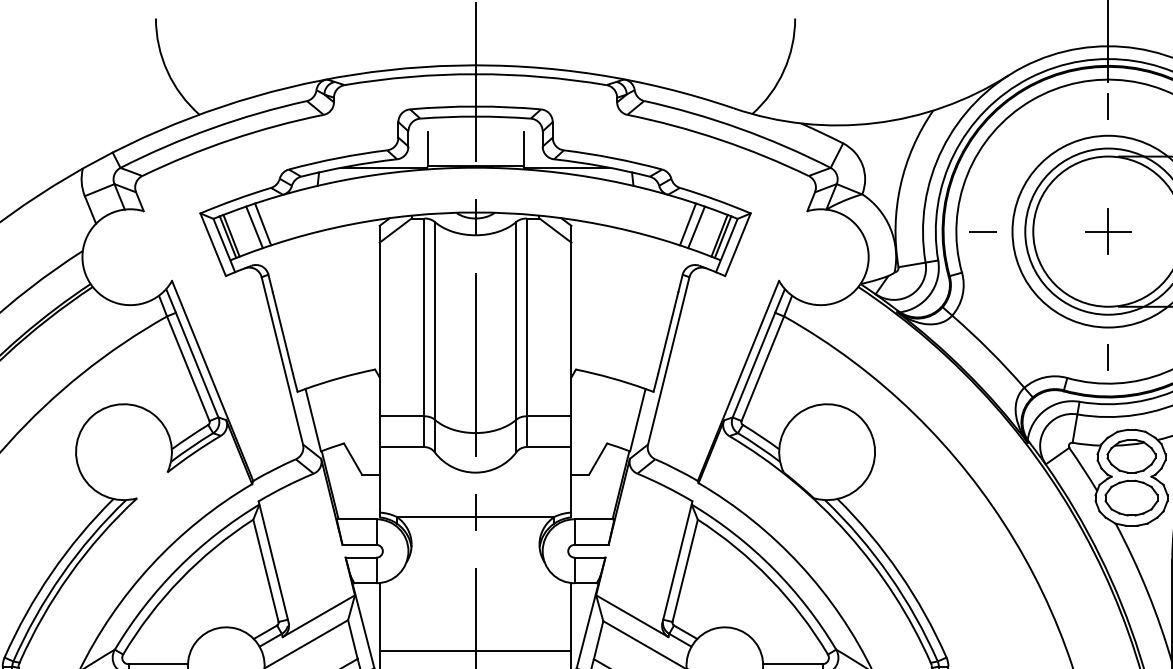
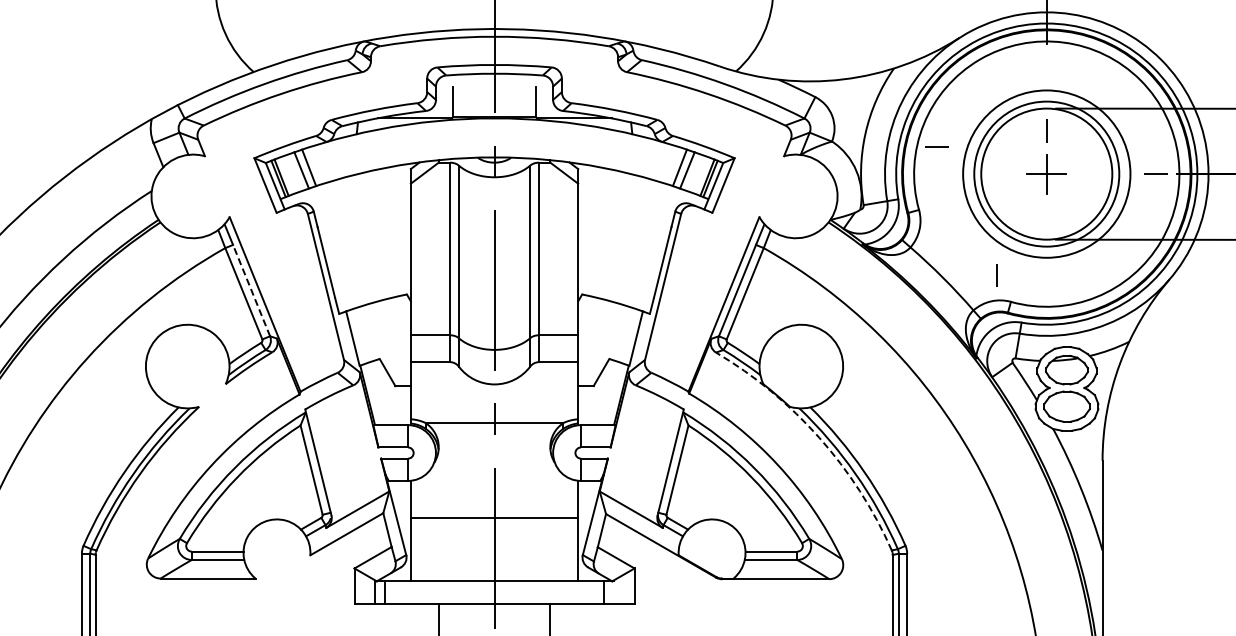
line: (1108, 106) -> (1046, 130), moved
line: (982, 230) -> (936, 146), moved
line: (1108, 356) -> (996, 275), moved
line: (197, 365) -> (251, 290), solid -> dashed
arc: (847, 533) -> (819, 437), solid -> dashed
line: (475, 651) -> (494, 518), moved

